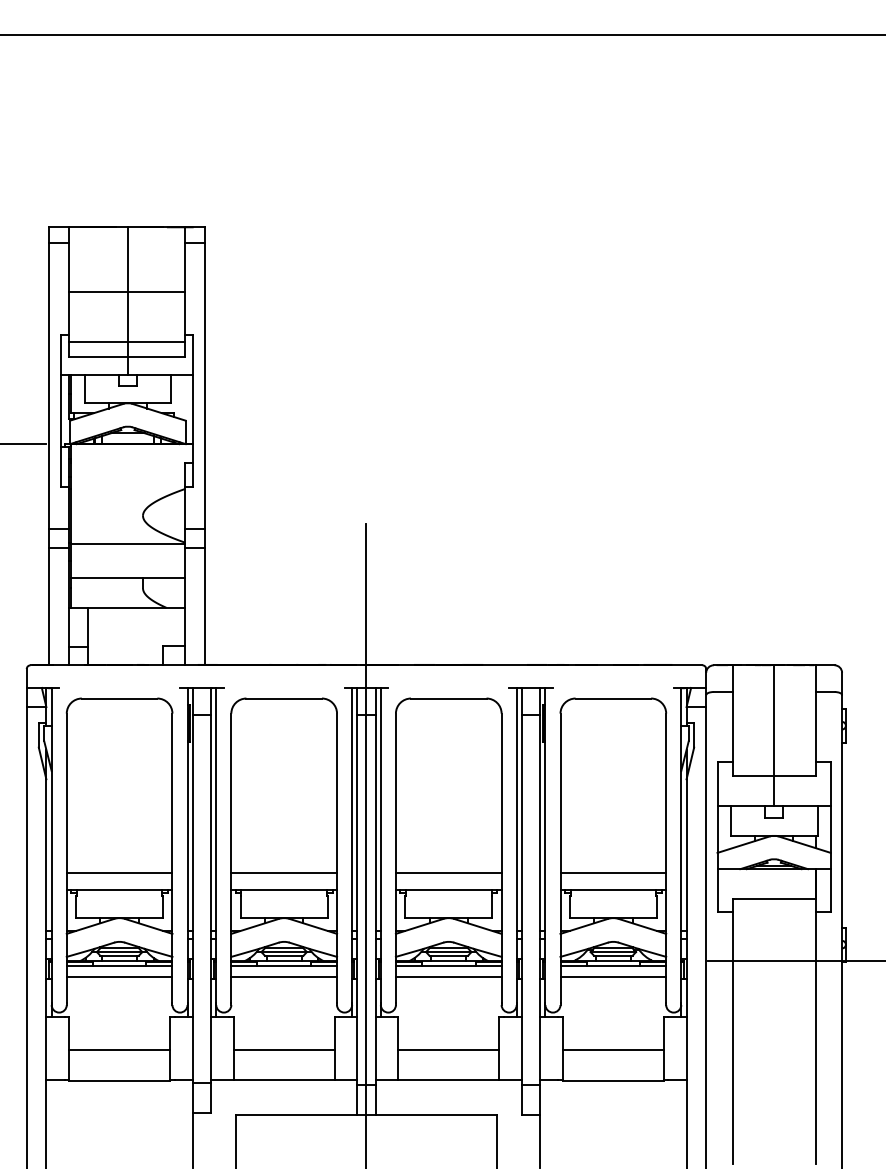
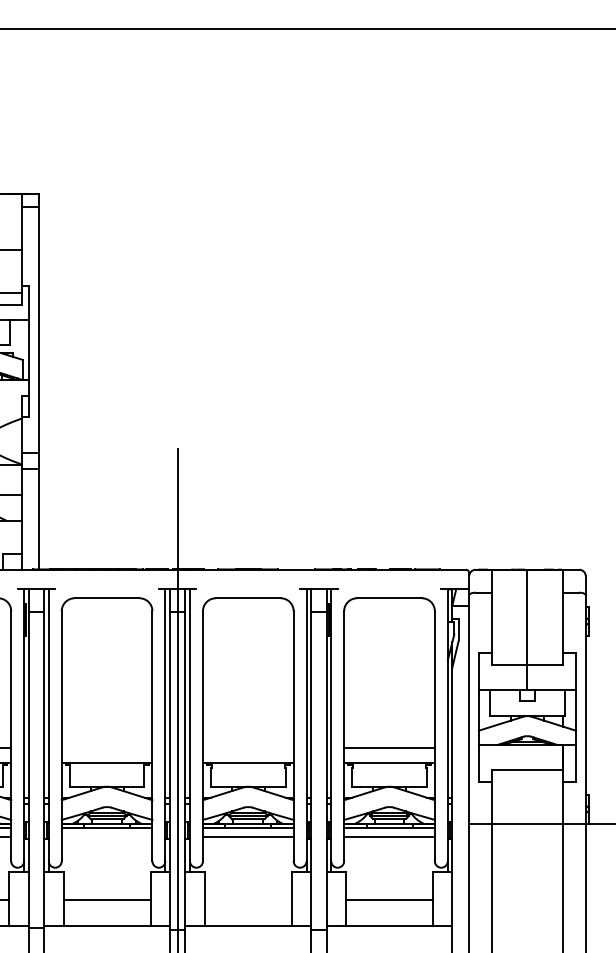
line: (284, 872) -> (107, 747), removed
line: (448, 872) -> (248, 747), removed
line: (284, 977) -> (107, 837), removed
line: (448, 1050) -> (248, 900), removed

